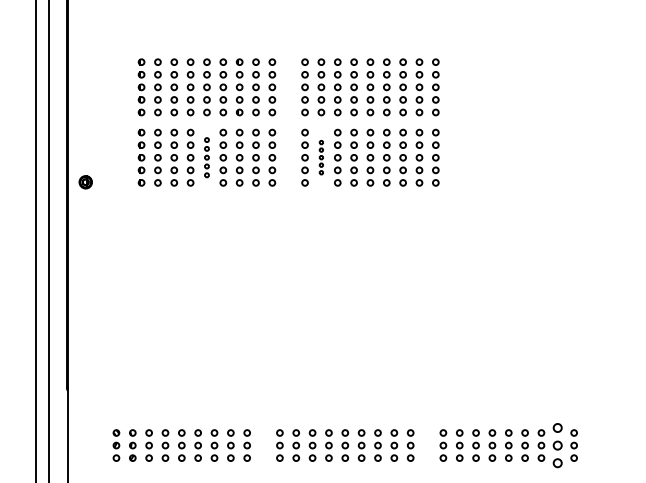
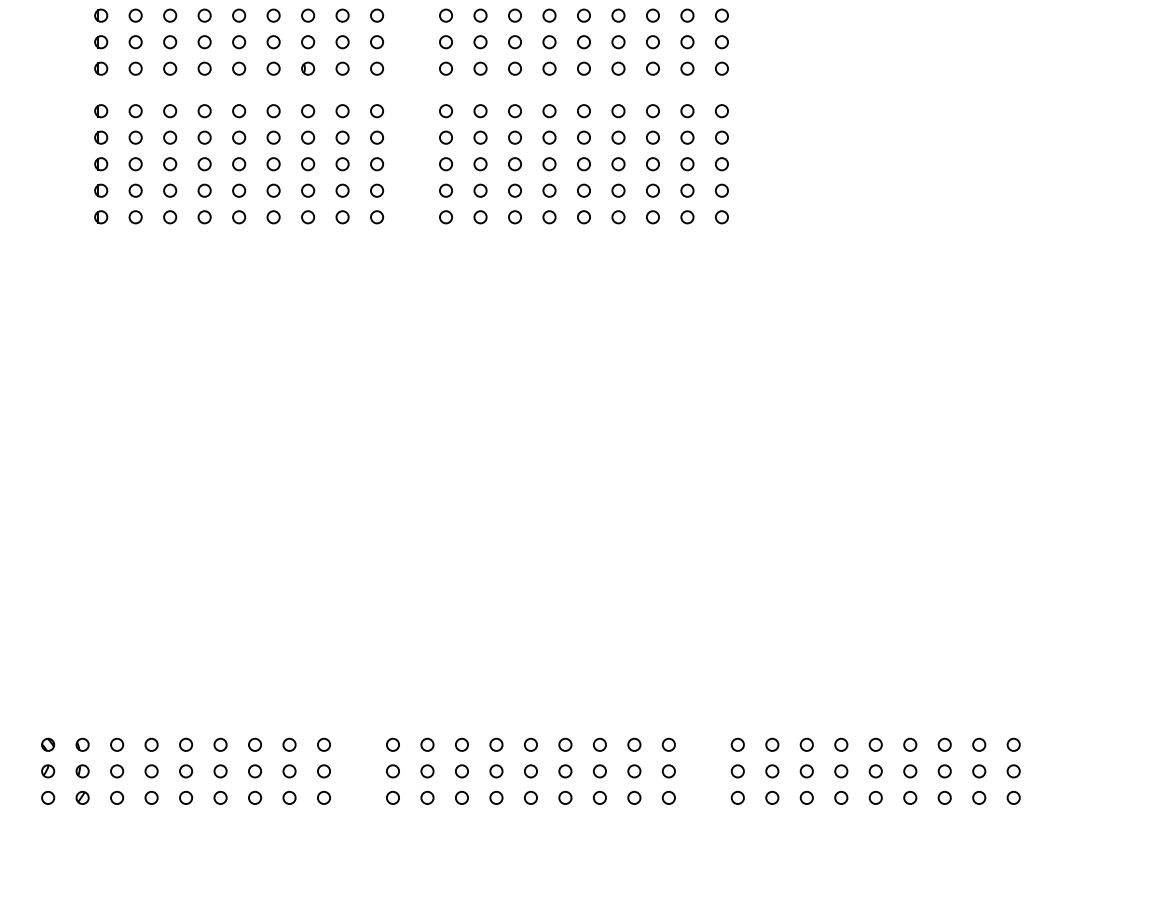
part: (206, 157) -> (238, 163), size x1.43
part: (321, 157) -> (480, 163), size x1.67
part: (557, 445) -> (978, 771), size x0.71

